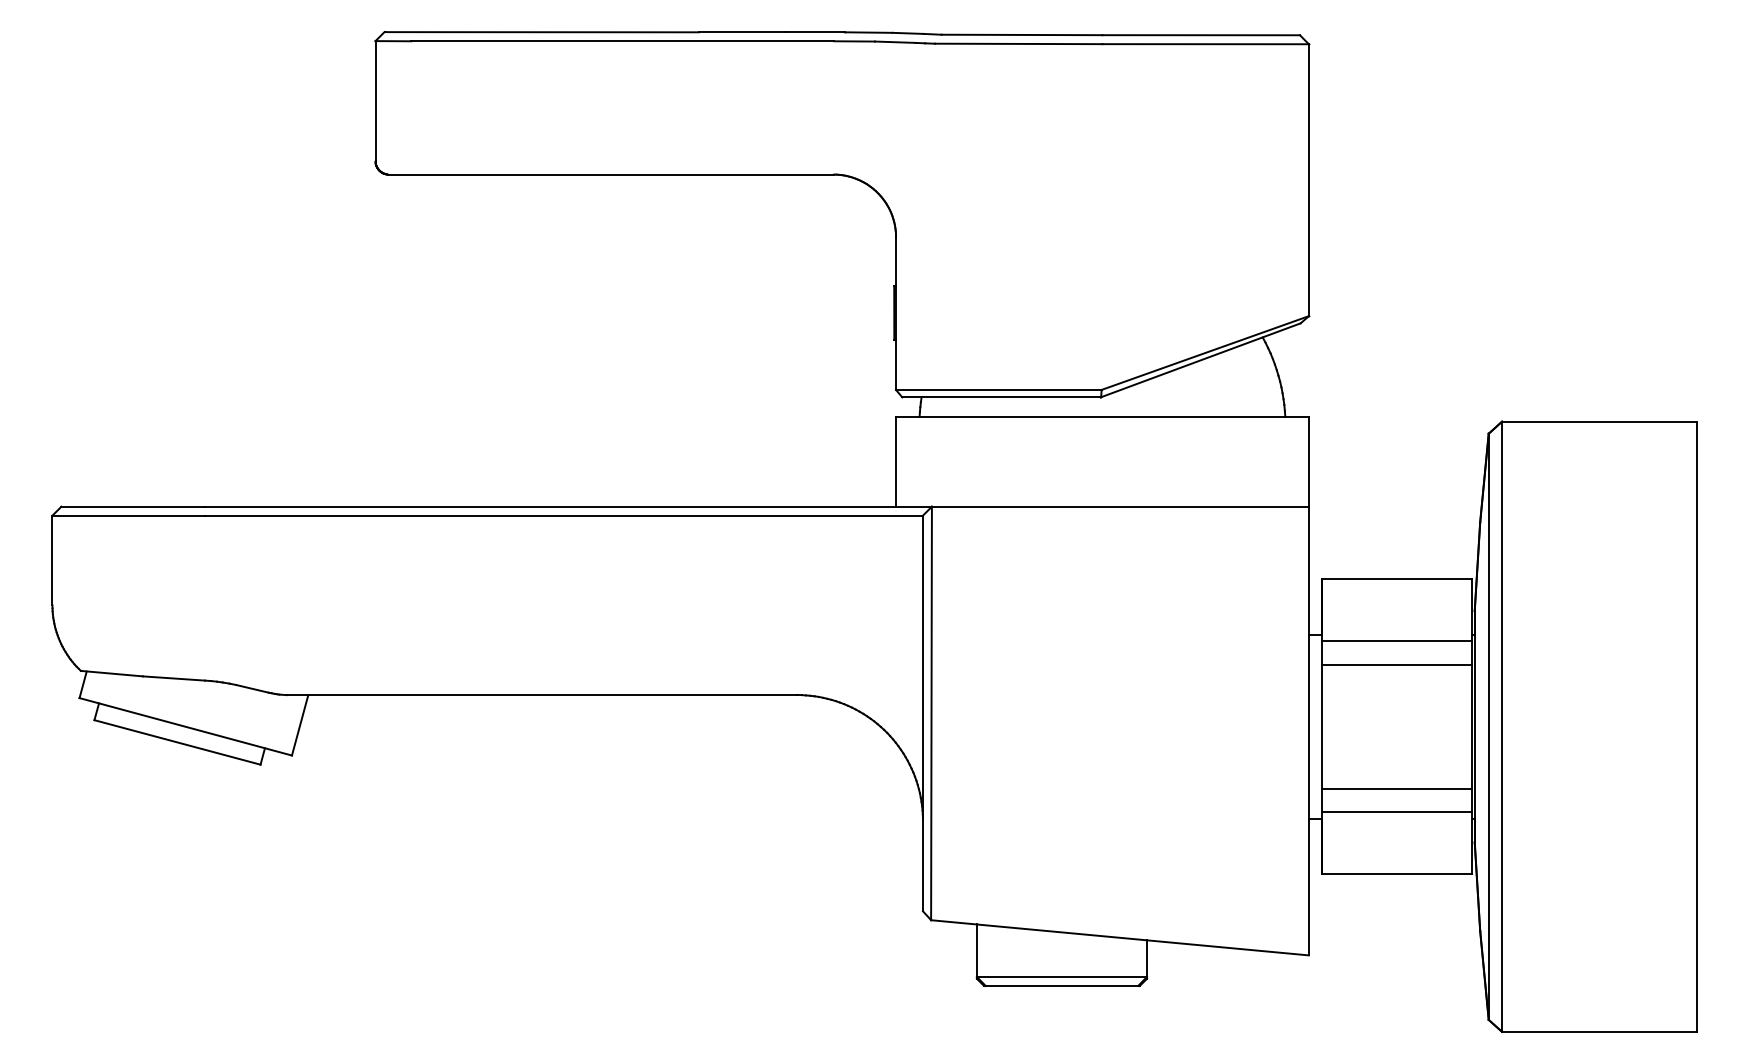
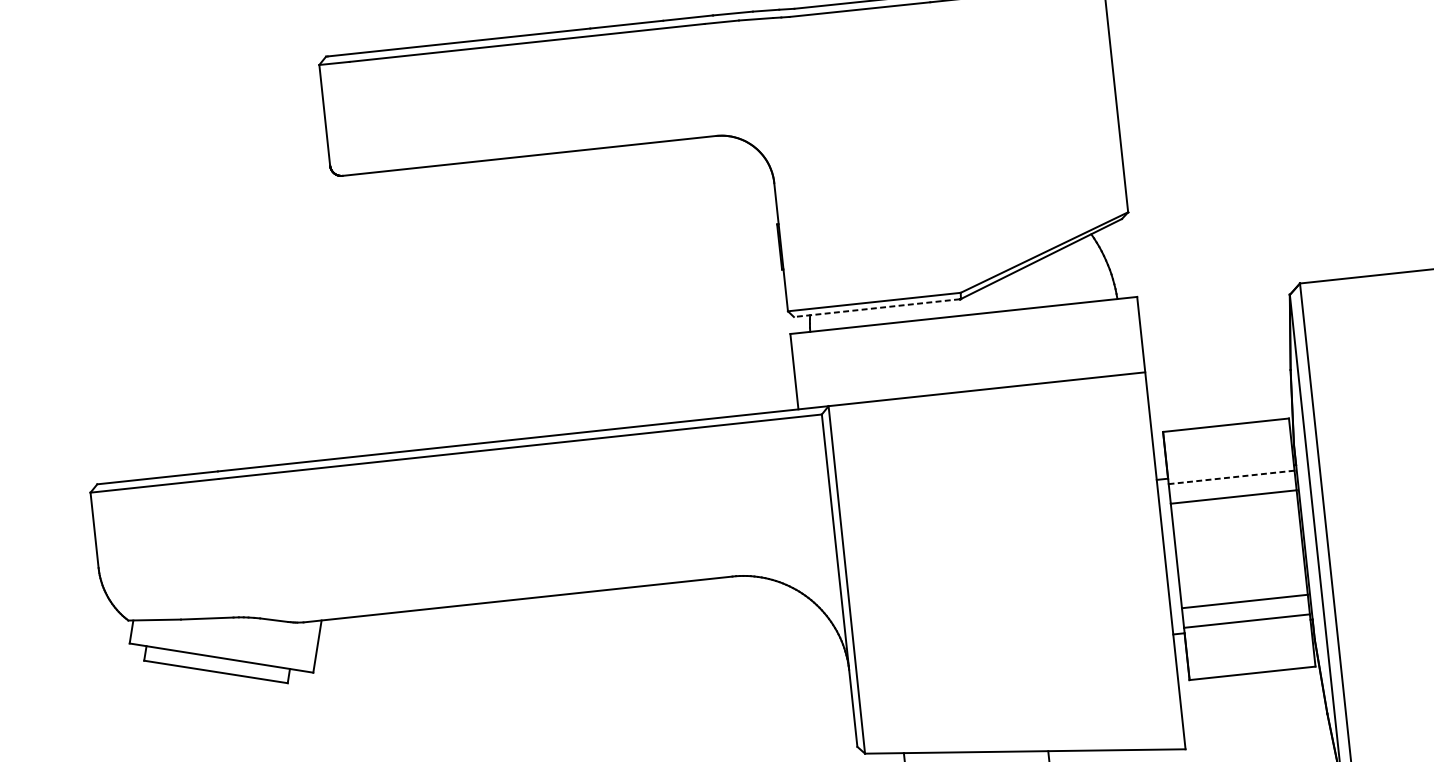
line: (1001, 397) -> (877, 308), solid -> dashed
line: (1397, 641) -> (1231, 477), solid -> dashed

